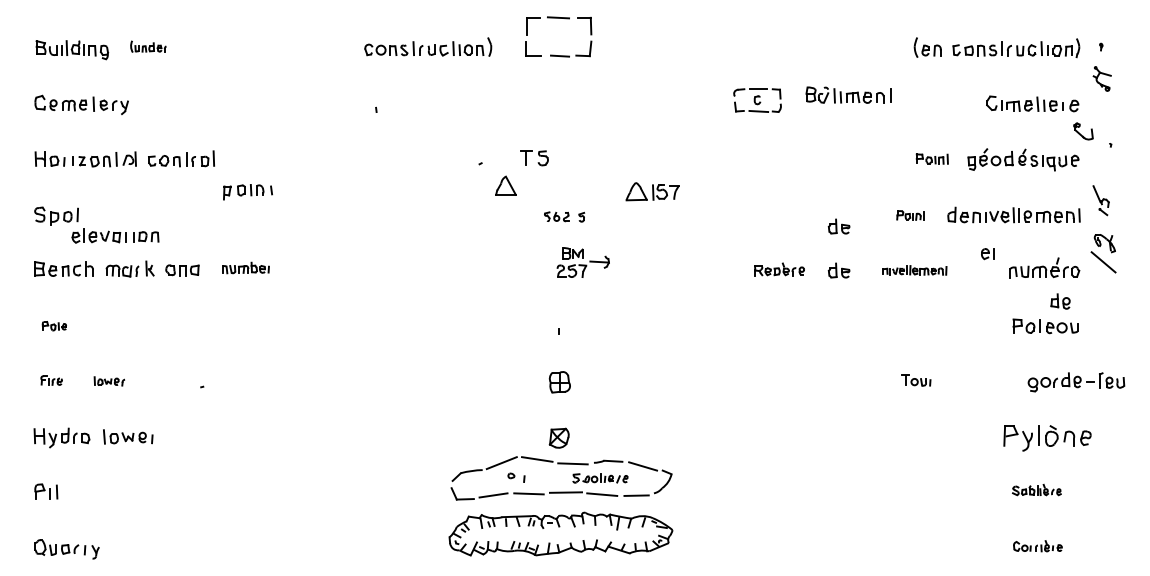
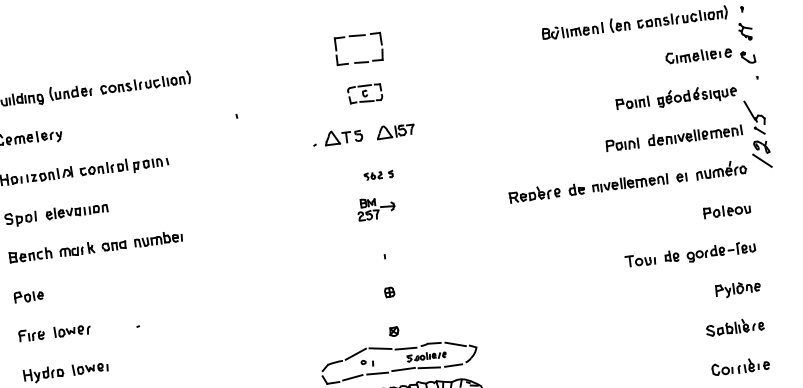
part: (148, 46) -> (70, 91), size x1.67
part: (428, 46) -> (145, 82), moved
part: (848, 94) -> (572, 30), moved
part: (757, 100) -> (365, 93), moved
part: (1083, 131) -> (748, 57), moved
part: (932, 158) -> (632, 102), size x1.43
part: (505, 185) -> (331, 137), moved
part: (652, 191) -> (395, 130), moved
part: (247, 192) -> (150, 165), moved
part: (1100, 200) -> (754, 117), size x1.67
part: (910, 215) -> (622, 144), size x1.67
part: (838, 226) -> (572, 158), removed
part: (115, 235) -> (76, 210), moved
part: (987, 254) -> (681, 177), moved
part: (582, 262) -> (375, 208), moved
part: (245, 267) -> (158, 238), size x1.43
part: (779, 269) -> (534, 193), size x1.43
part: (914, 270) -> (629, 182), size x1.67
part: (1060, 301) -> (671, 256), moved
part: (54, 326) -> (28, 296), size x1.67
part: (51, 380) -> (31, 335), size x1.67
part: (916, 380) -> (640, 260), size x1.43
part: (109, 381) -> (72, 330), size x1.67
part: (559, 382) -> (389, 292), size x0.62
part: (1076, 382) -> (721, 251), moved
part: (559, 437) -> (394, 331), size x0.62
part: (1047, 438) -> (738, 289), size x0.71
part: (1036, 489) -> (734, 326), size x1.67
part: (1037, 545) -> (740, 365), size x1.67

